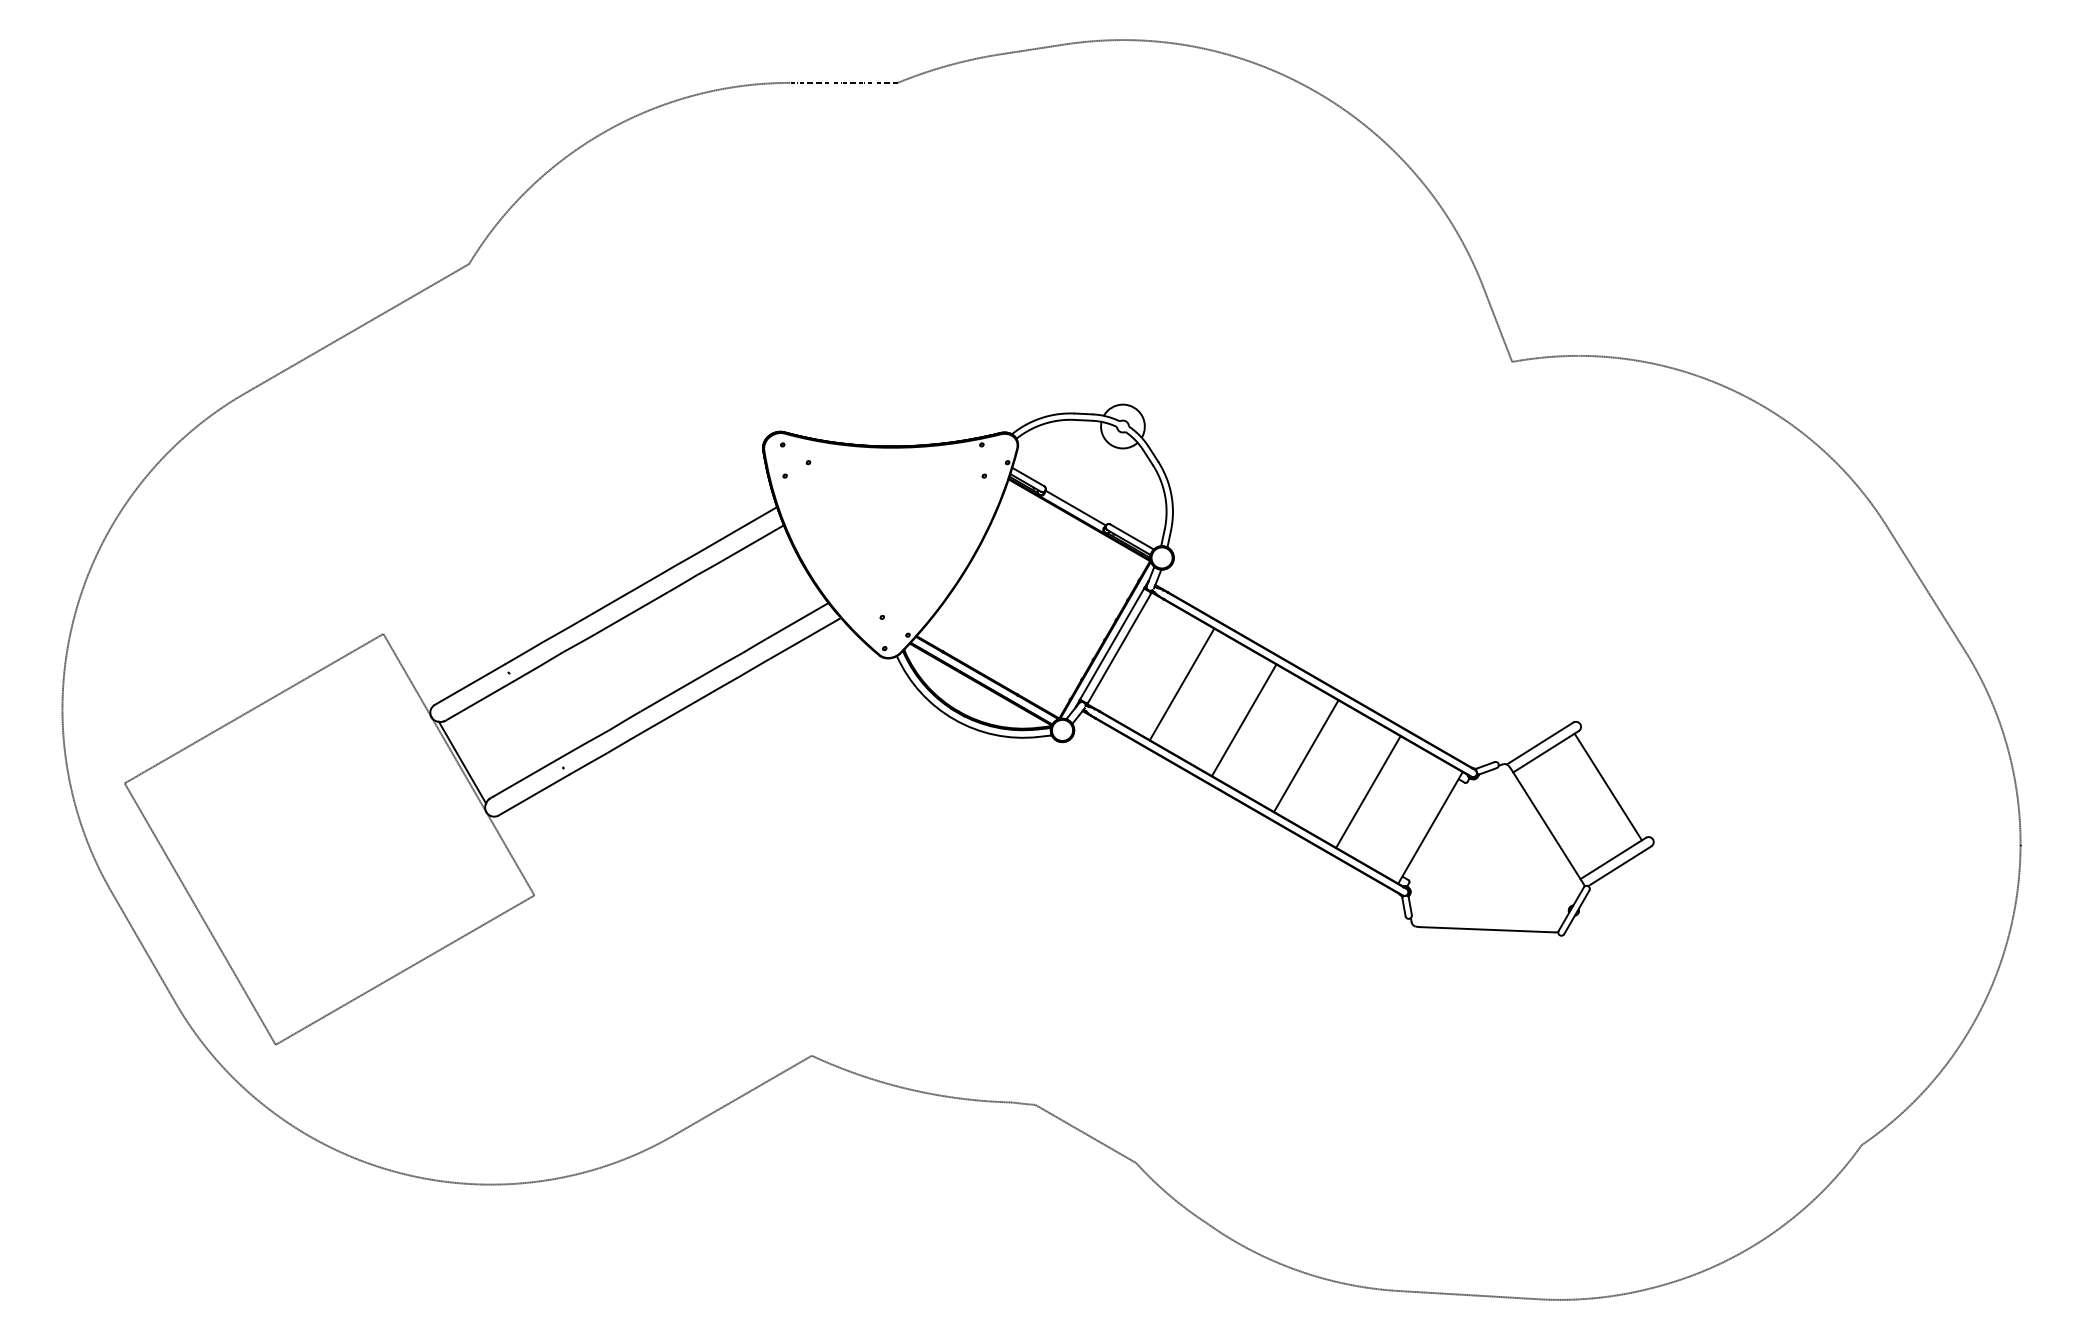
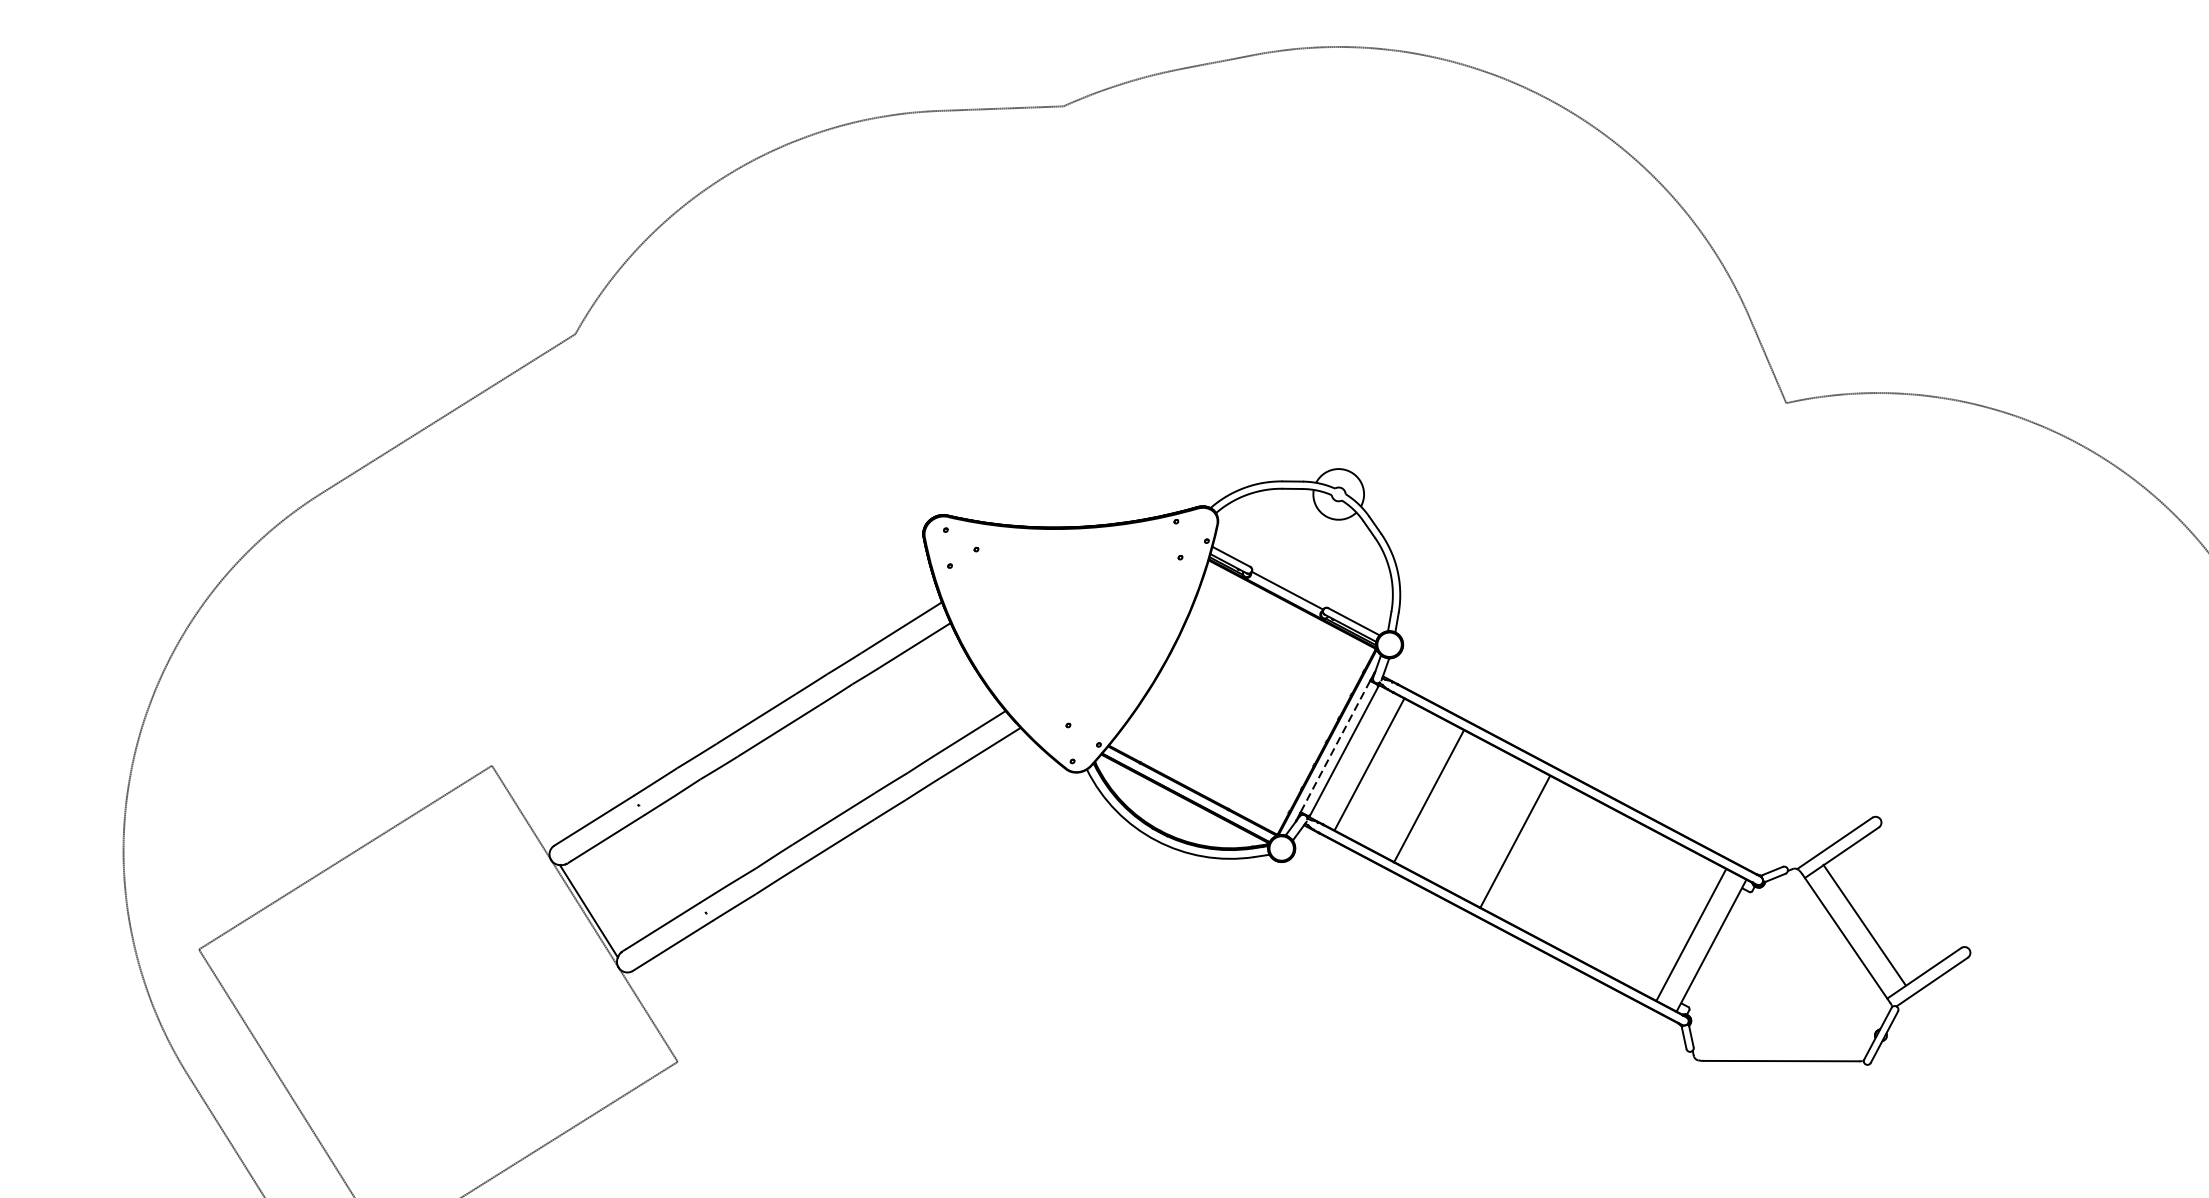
line: (1111, 644) -> (1334, 747), solid -> dashed
line: (1181, 684) -> (1368, 764), moved
line: (1243, 720) -> (1428, 796), moved
line: (1306, 755) -> (1515, 841), moved
line: (1607, 786) -> (1863, 924), moved
line: (1368, 791) -> (1691, 934), moved

